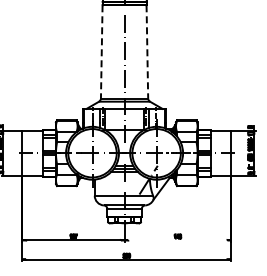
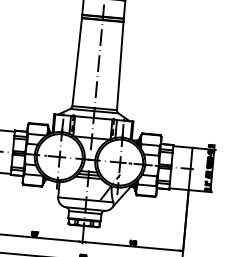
line: (101, 51) -> (76, 61), dashed -> solid
line: (147, 51) -> (120, 65), dashed -> solid
line: (177, 240) -> (132, 246), added

